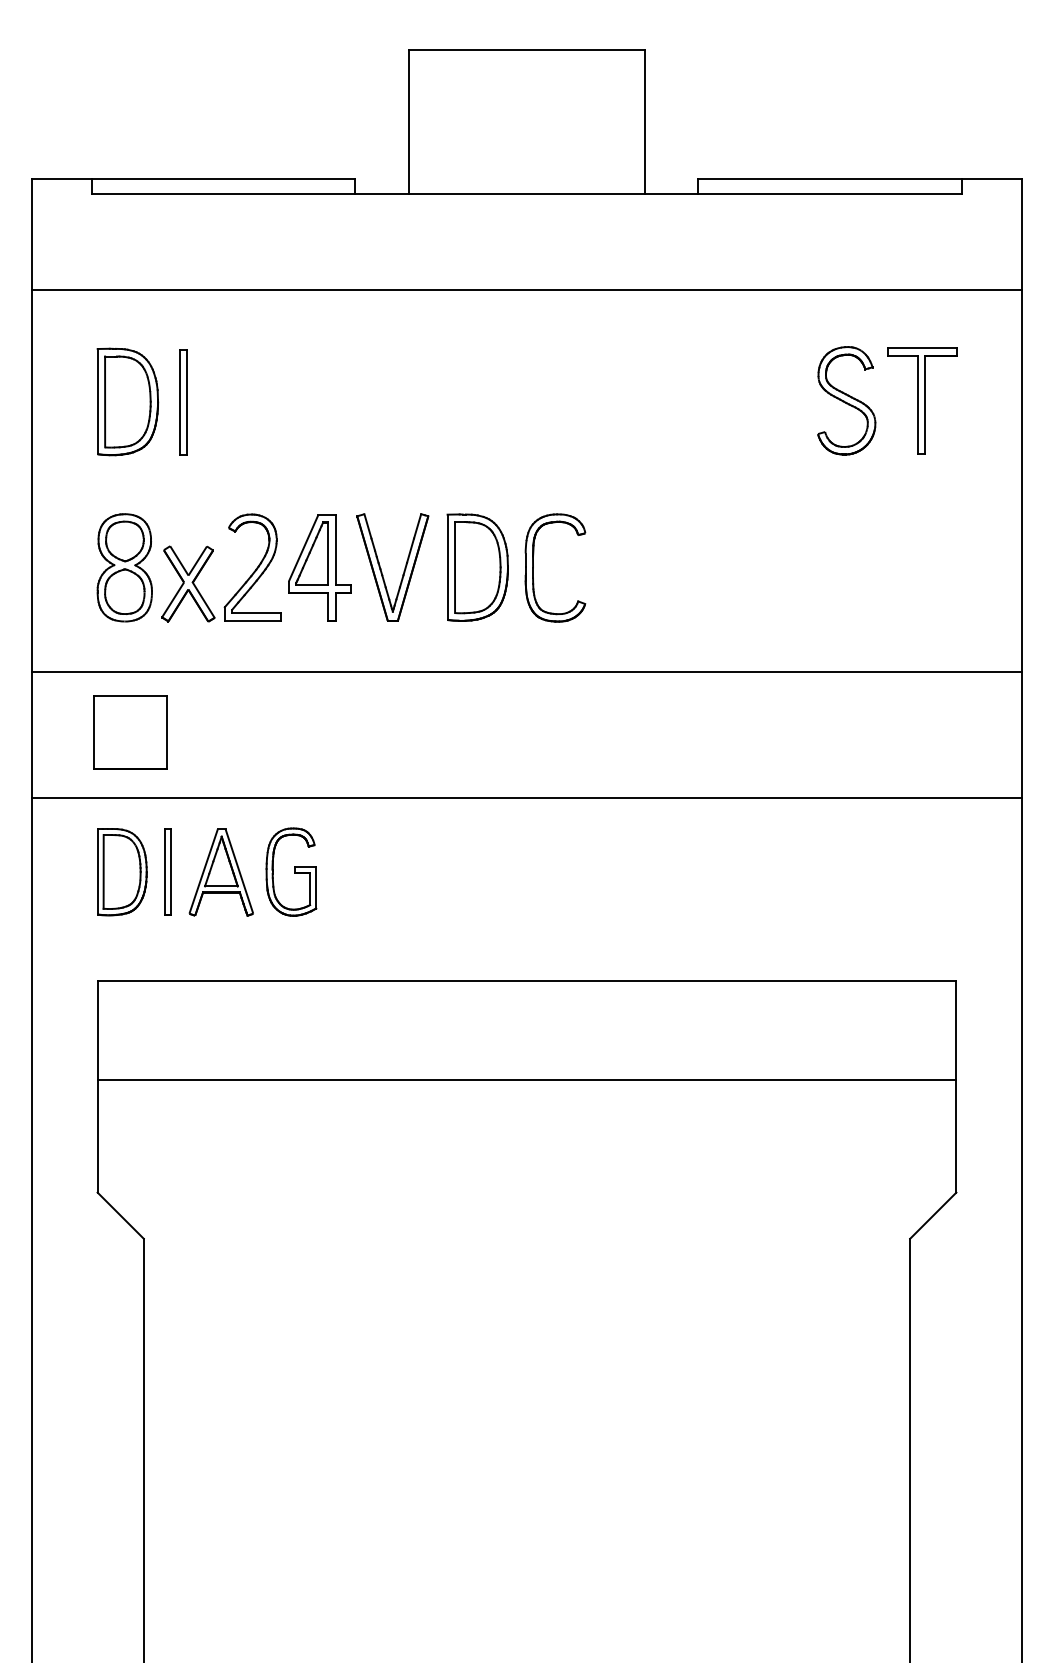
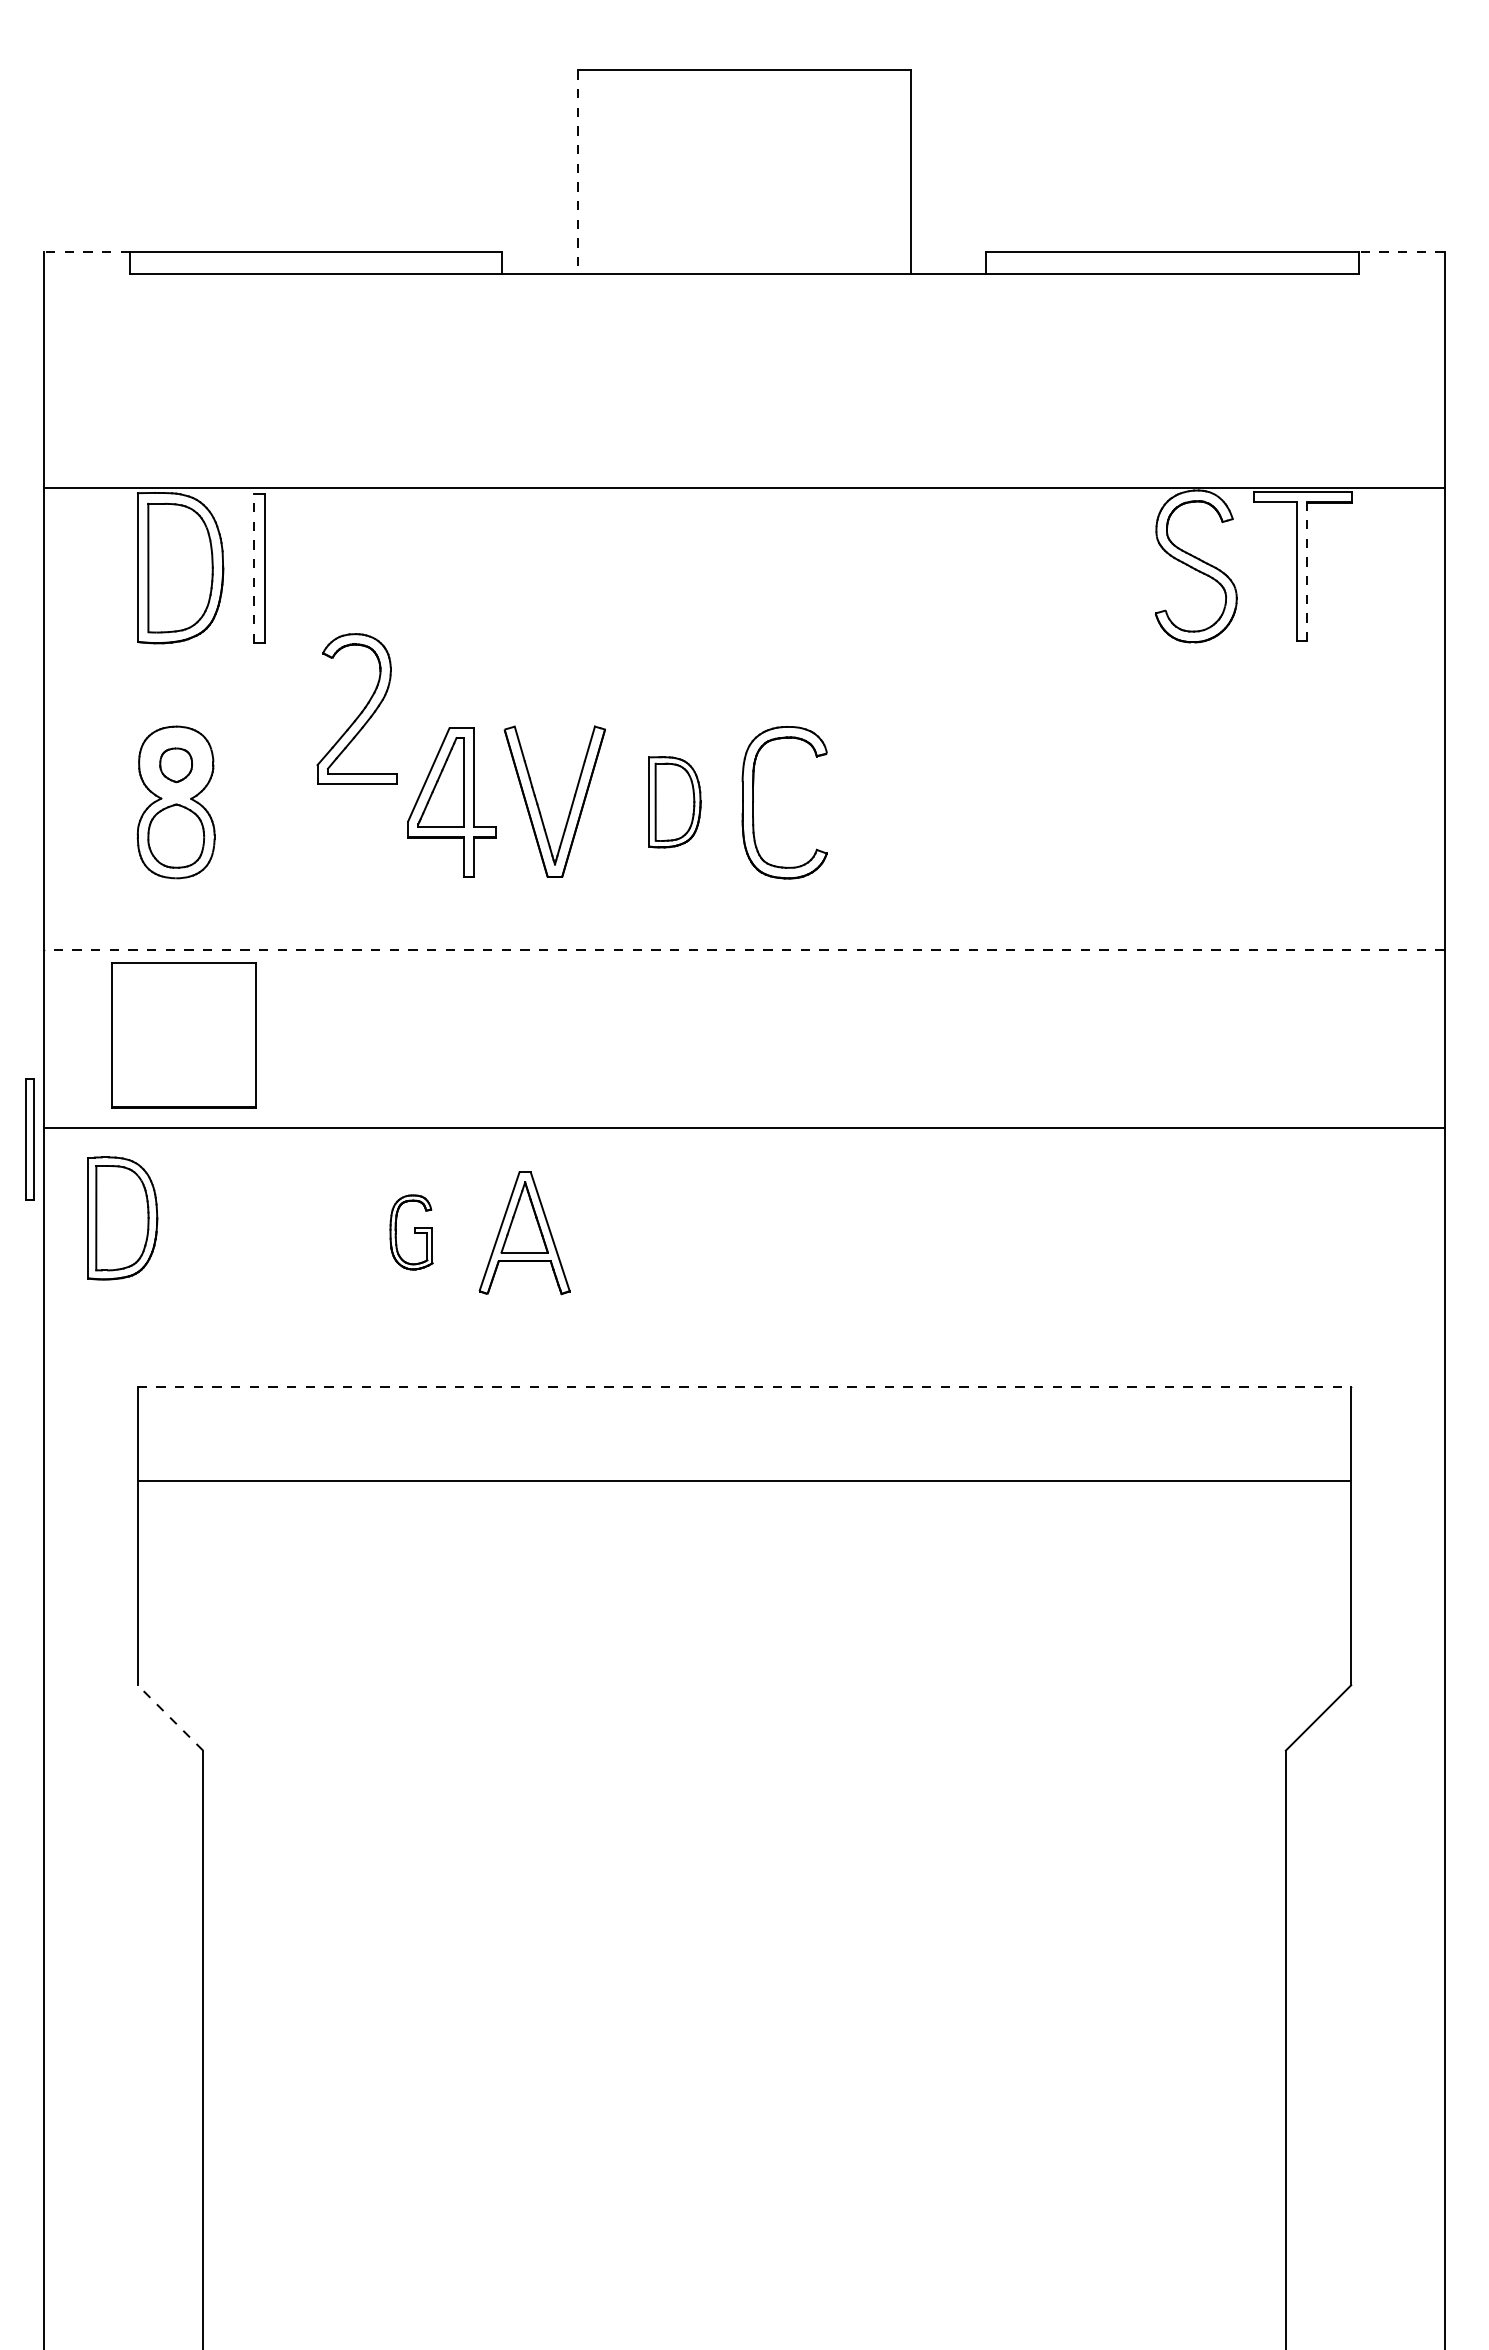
line: (409, 122) -> (578, 172), solid -> dashed
line: (62, 178) -> (87, 252), solid -> dashed
line: (991, 178) -> (1401, 252), solid -> dashed
line: (527, 289) -> (744, 487), moved
line: (180, 402) -> (254, 568), solid -> dashed
line: (925, 404) -> (1307, 571), solid -> dashed
part: (124, 541) -> (175, 765), size x0.6
part: (252, 567) -> (356, 708), moved
part: (477, 567) -> (674, 802), size x0.6
part: (188, 584) -> (266, 825), removed
line: (527, 671) -> (744, 949), solid -> dashed
part: (129, 732) -> (183, 1035), size x1.4
part: (122, 872) -> (122, 1218), moved
part: (167, 872) -> (29, 1139), moved
part: (221, 872) -> (524, 1233), moved
part: (291, 872) -> (411, 1232), size x0.6
line: (527, 981) -> (744, 1386), solid -> dashed
line: (527, 1080) -> (744, 1480), moved
line: (120, 1215) -> (170, 1717), solid -> dashed

